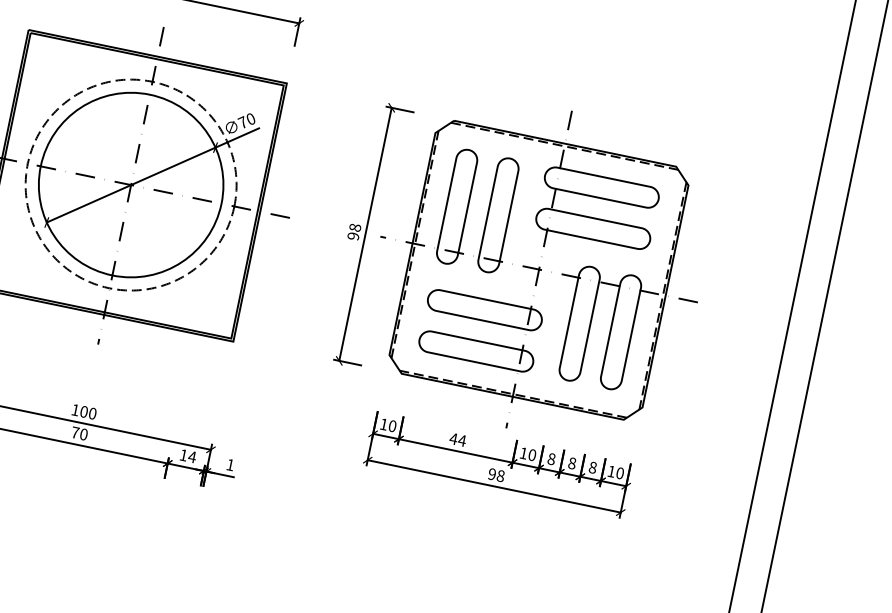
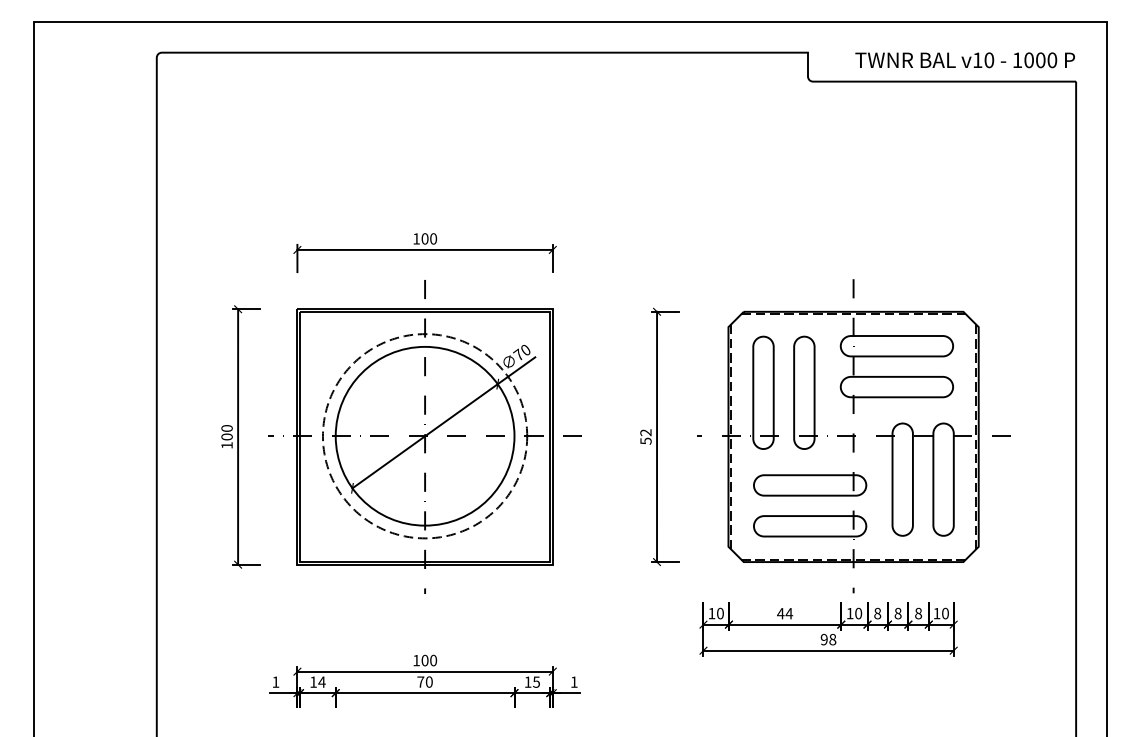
text: (353, 231) -> (645, 436), 98 -> 52
part: (538, 269) -> (853, 436), moved
text: (192, 456) -> (536, 681), 14 -> 15

